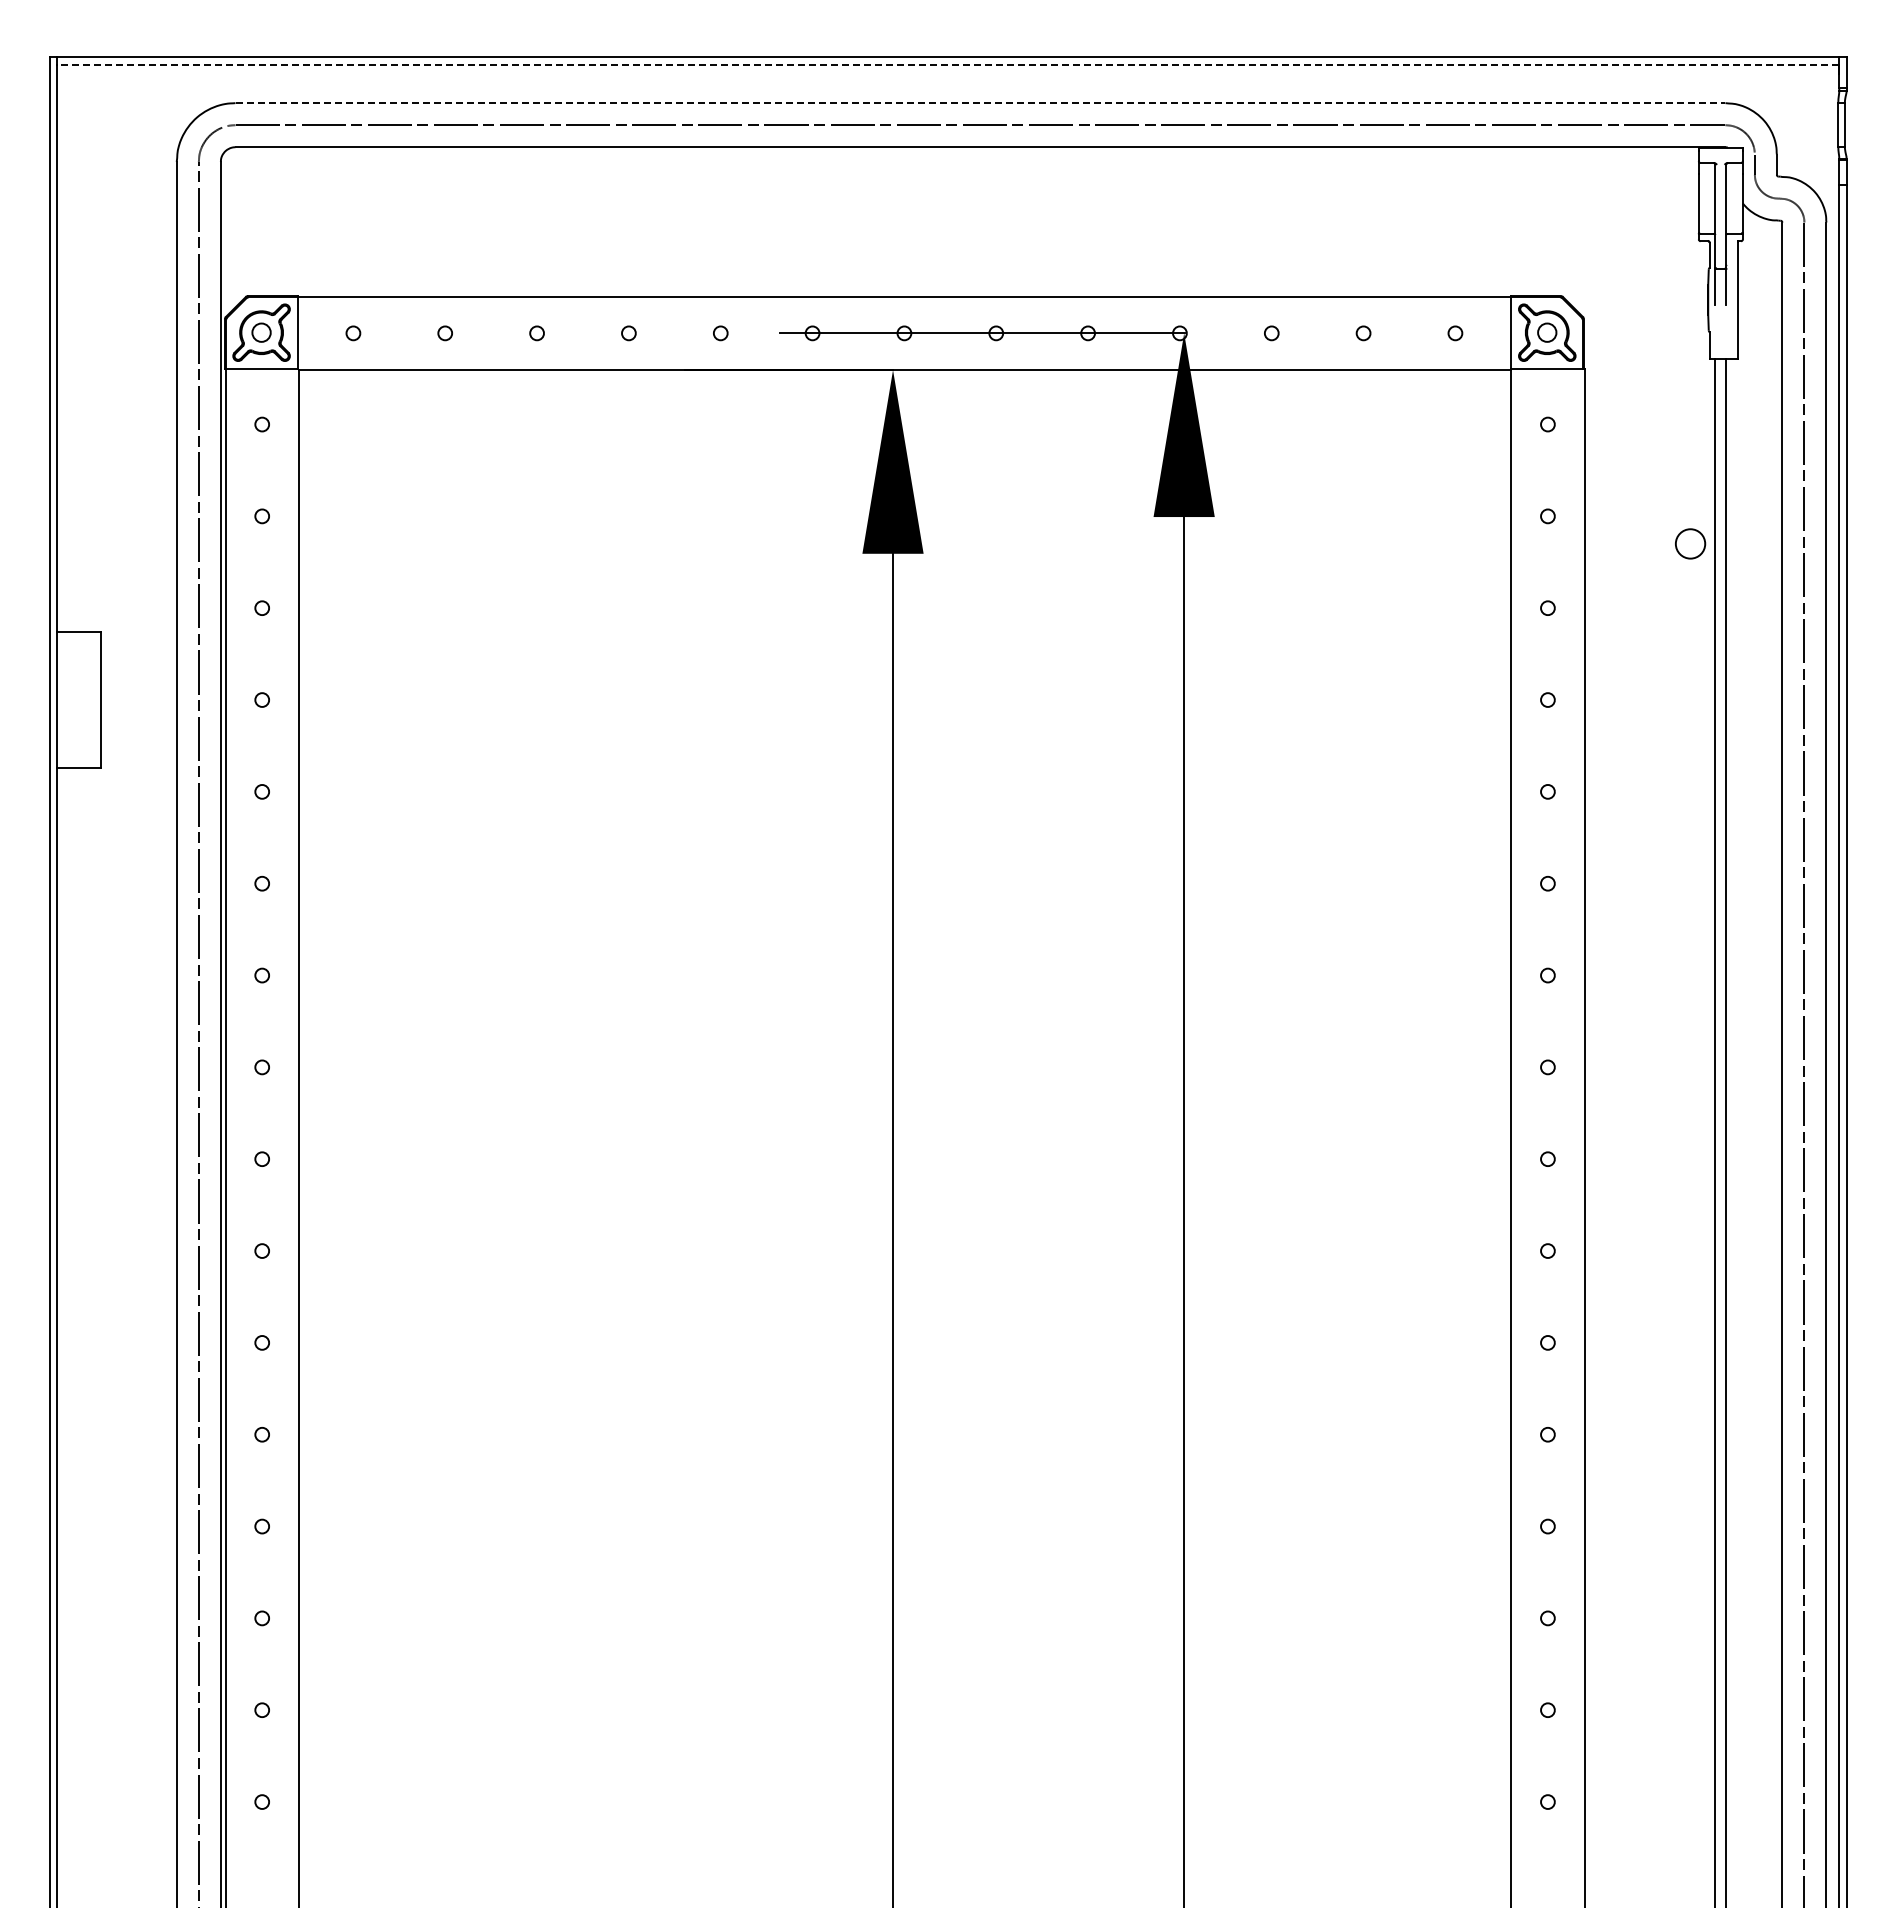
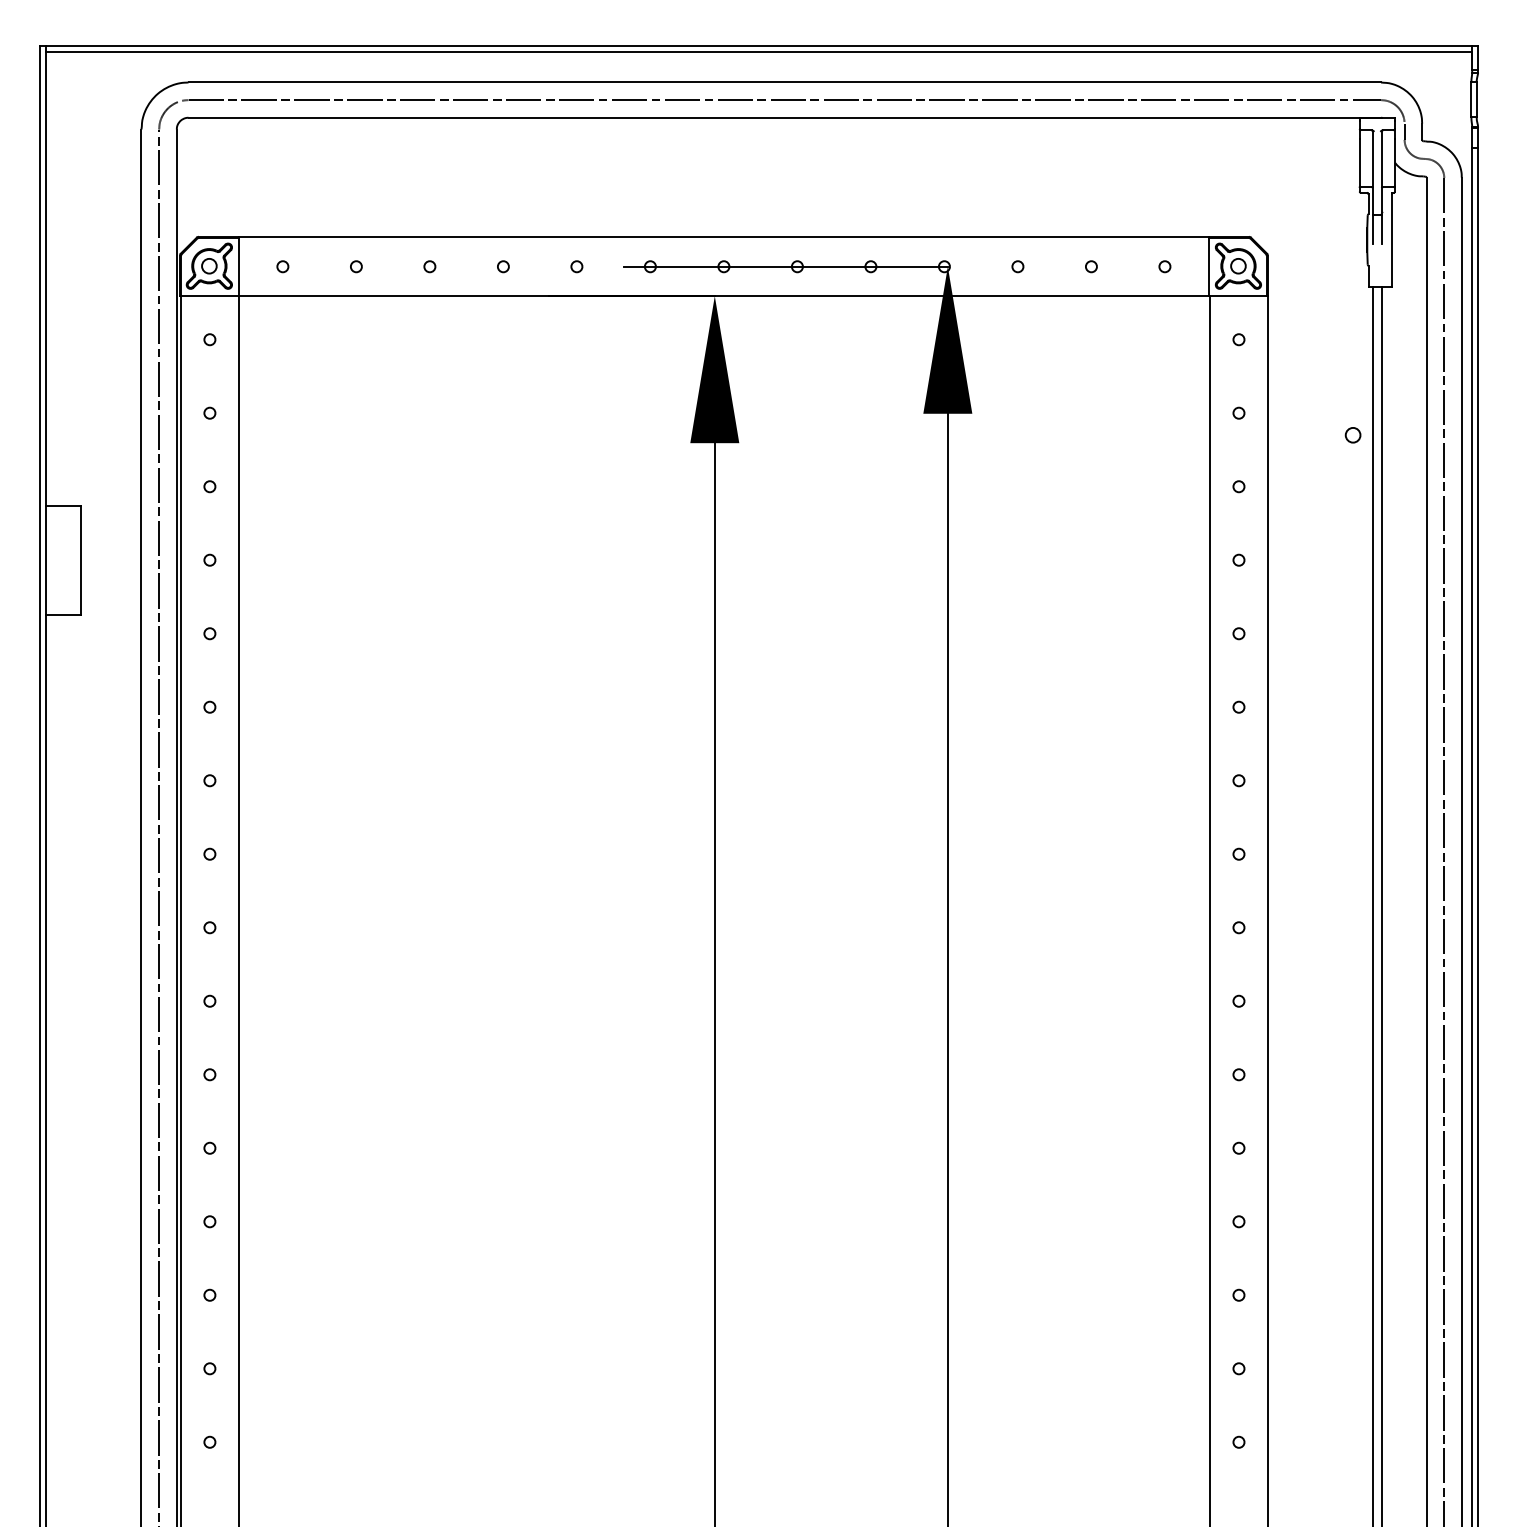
line: (948, 64) -> (759, 51), dashed -> solid
line: (980, 103) -> (784, 82), dashed -> solid
circle: (1690, 543) -> (1353, 434), size x0.62

